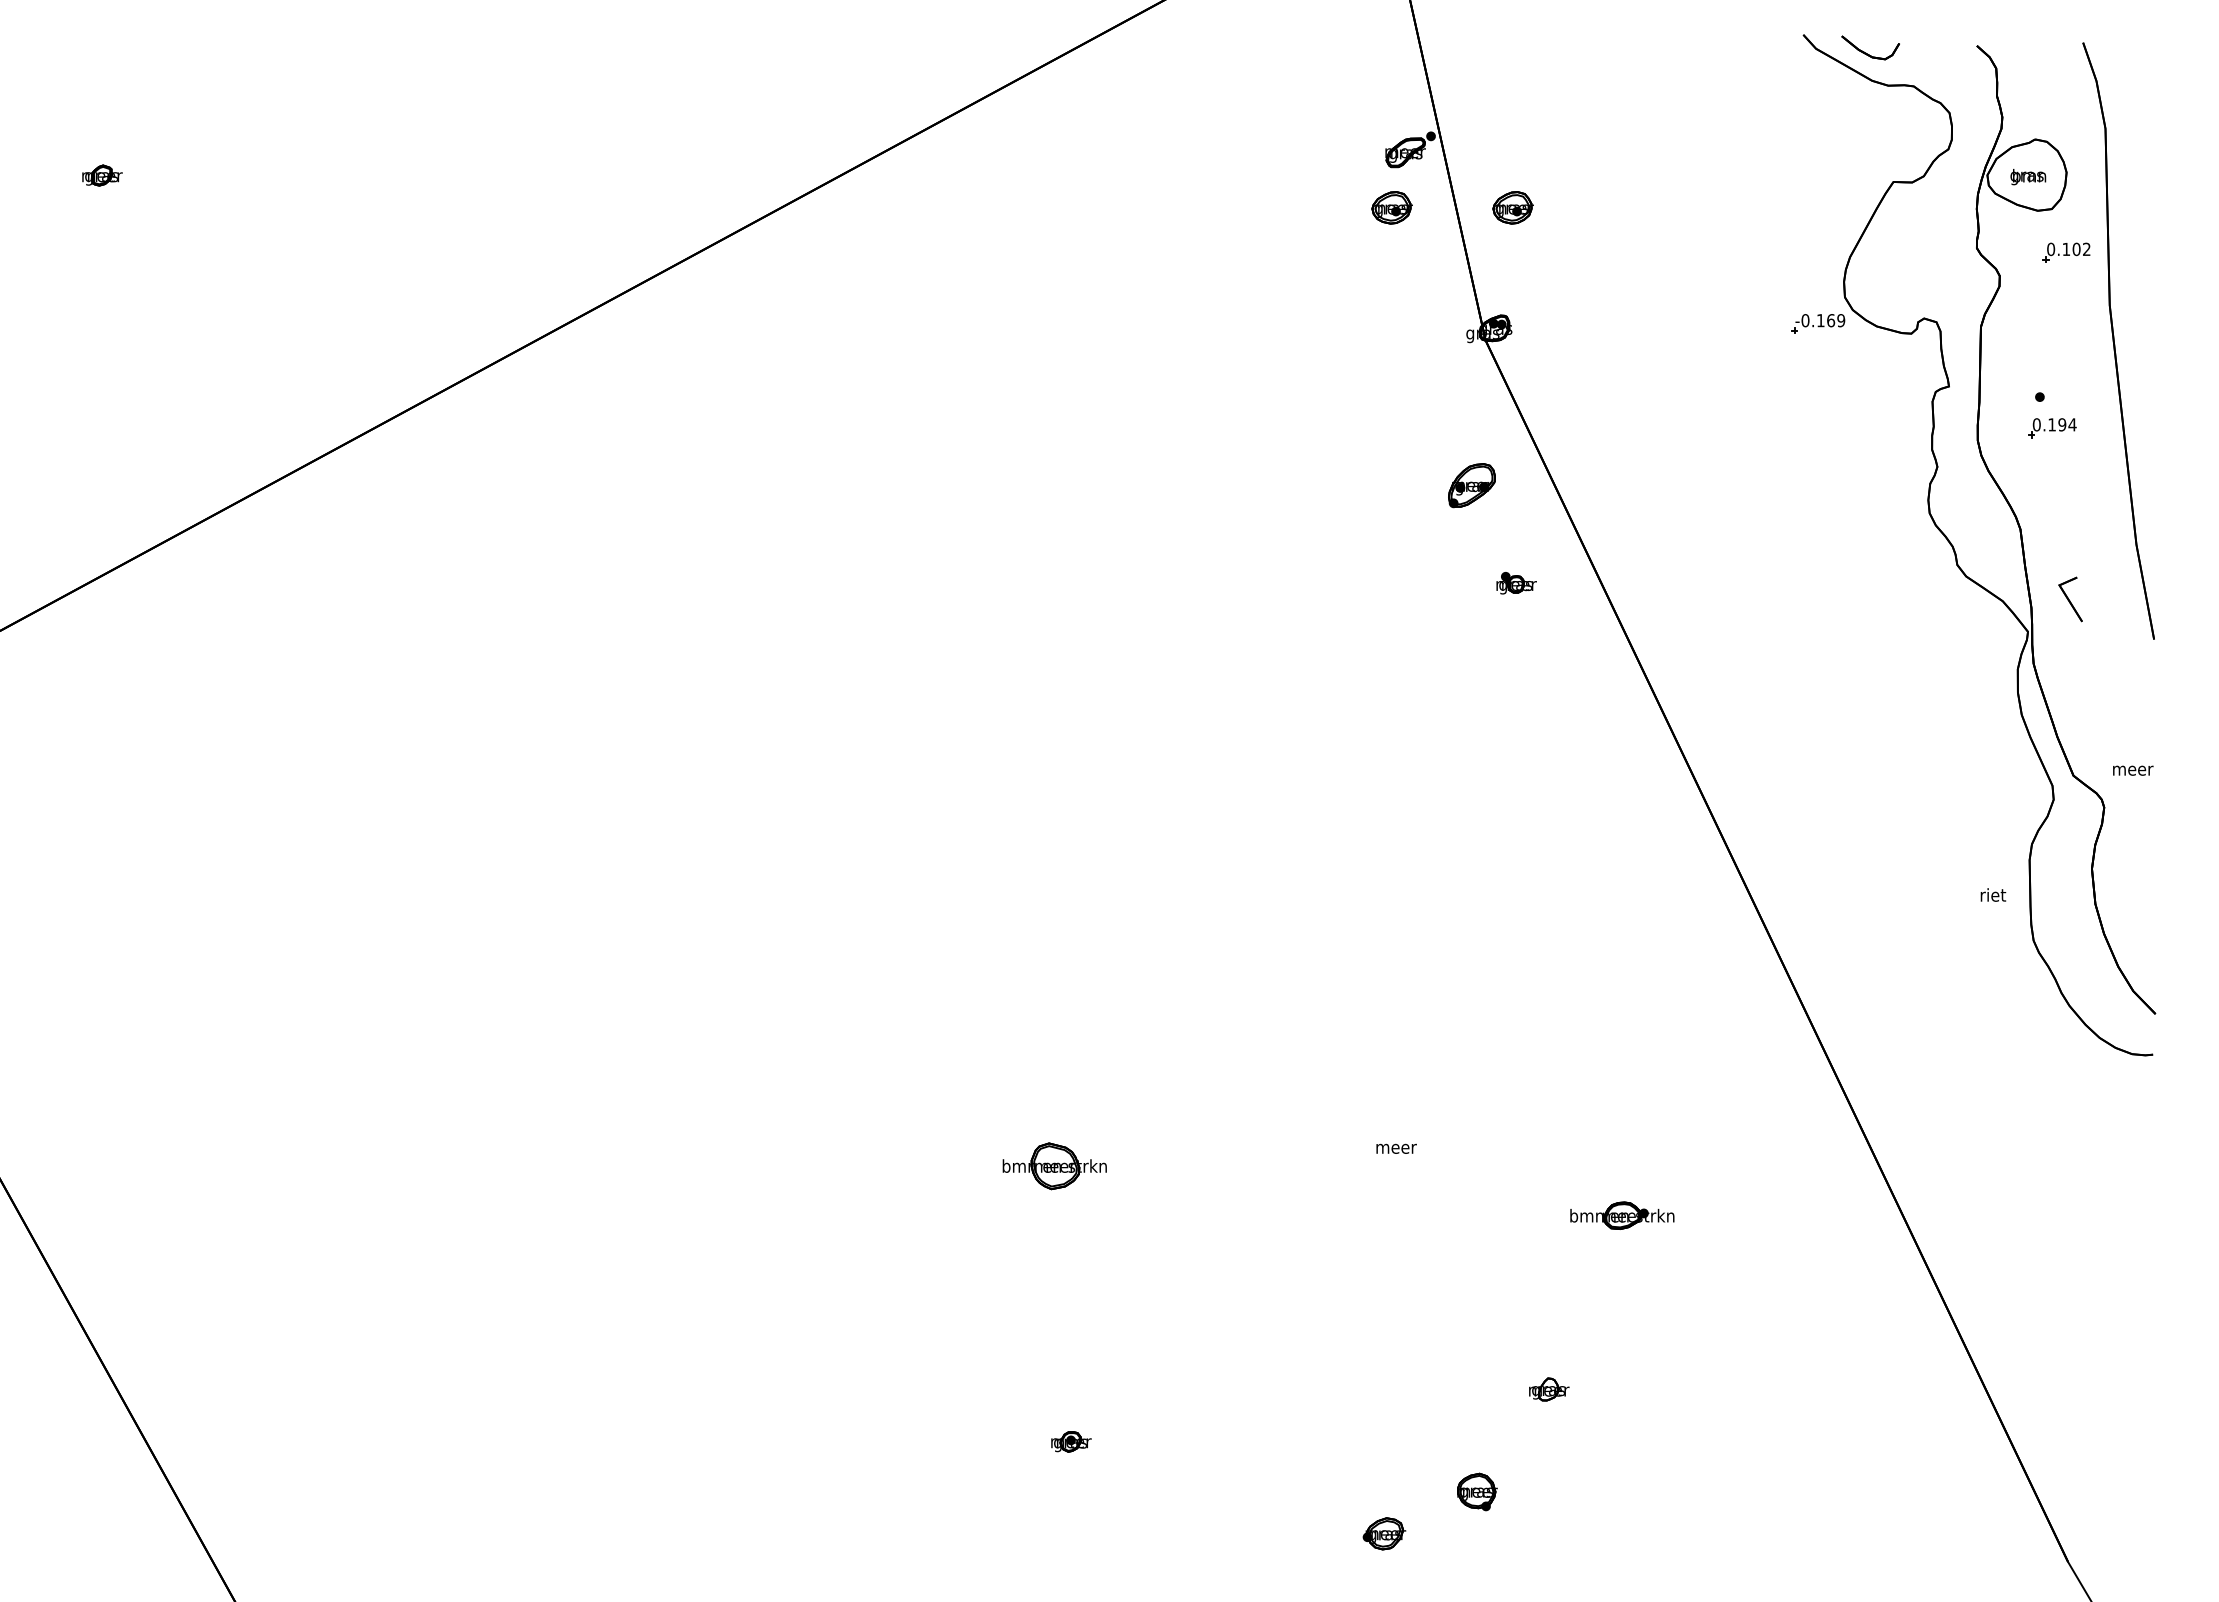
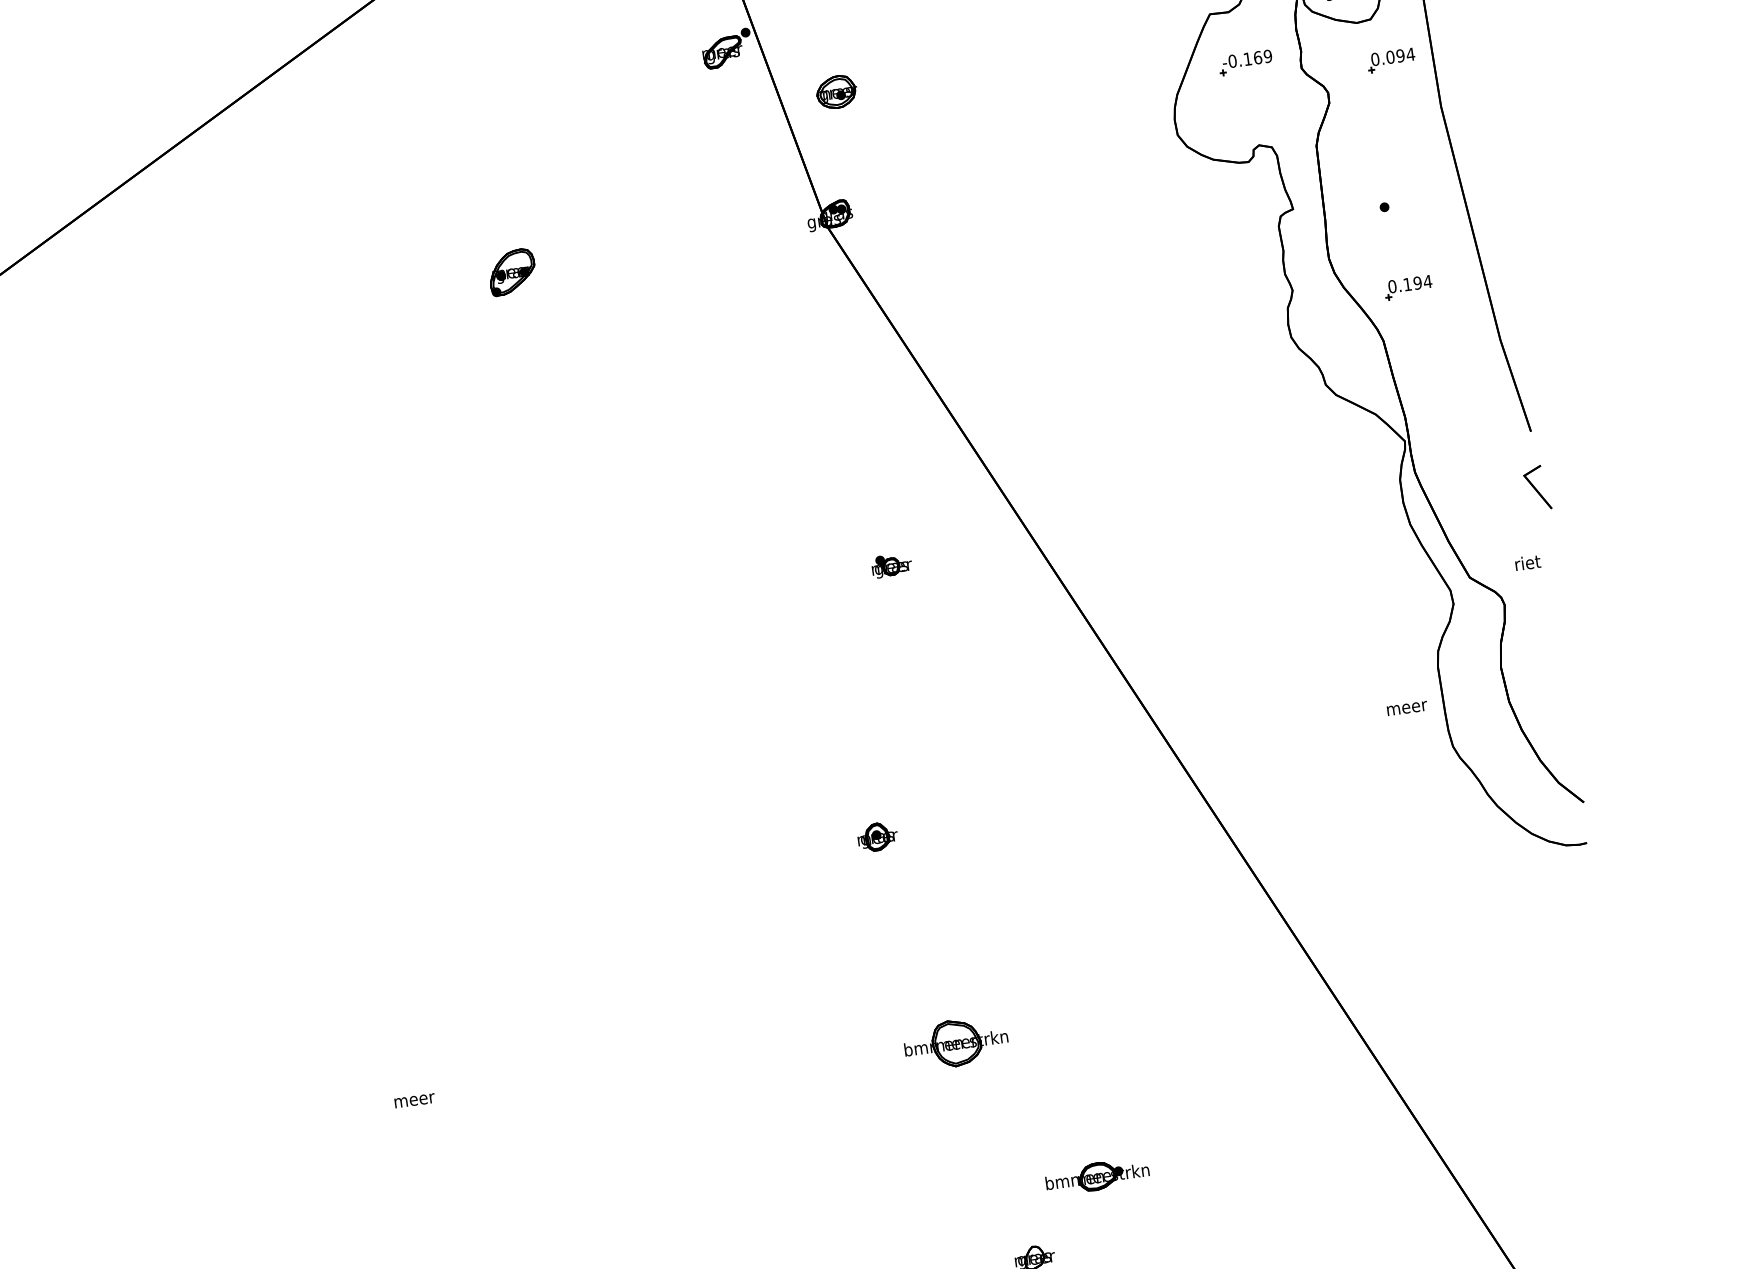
part: (1391, 207) -> (716, 108), removed
text: (2076, 249) -> (1400, 56), 0.102 -> 0.094
part: (1818, 323) -> (1245, 62), moved
part: (2052, 428) -> (1408, 288), moved
part: (1471, 485) -> (511, 272), moved
part: (1516, 583) -> (891, 565), moved
part: (2070, 599) -> (1537, 488), moved
text: (2133, 768) -> (1528, 562), meer -> riet
text: (1993, 894) -> (1406, 706), riet -> meer
part: (1451, 950) -> (877, 836), added
text: (1396, 1148) -> (414, 1100), moved
part: (1054, 1166) -> (956, 1043), moved
part: (1622, 1215) -> (1097, 1176), moved

